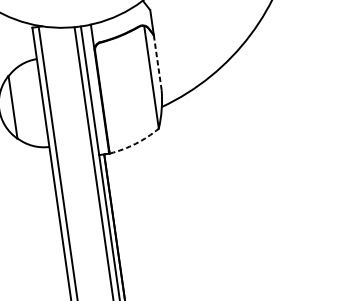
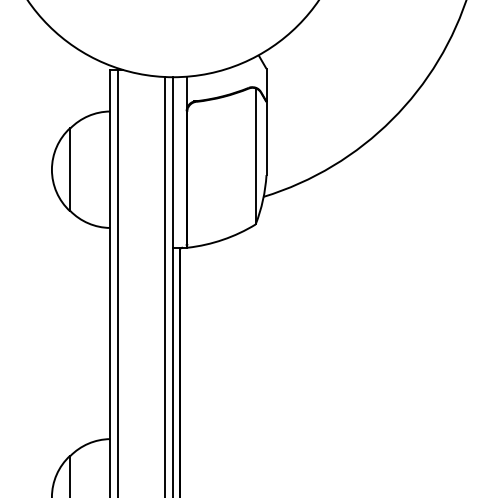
line: (157, 63) -> (266, 139), dashed -> solid
arc: (136, 143) -> (223, 239), dashed -> solid

